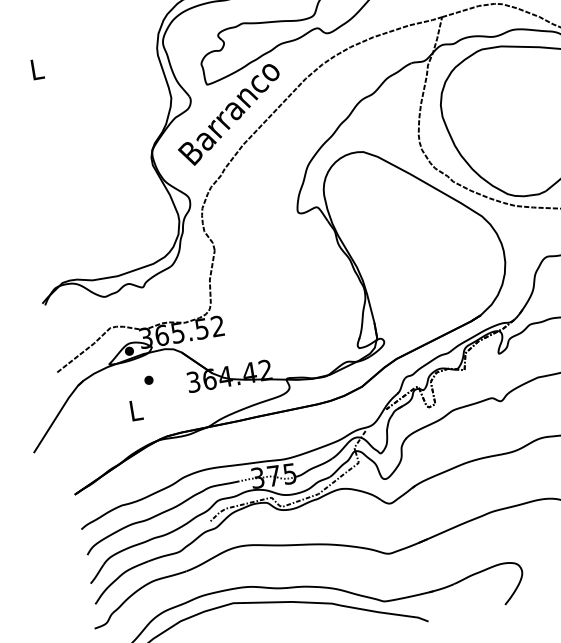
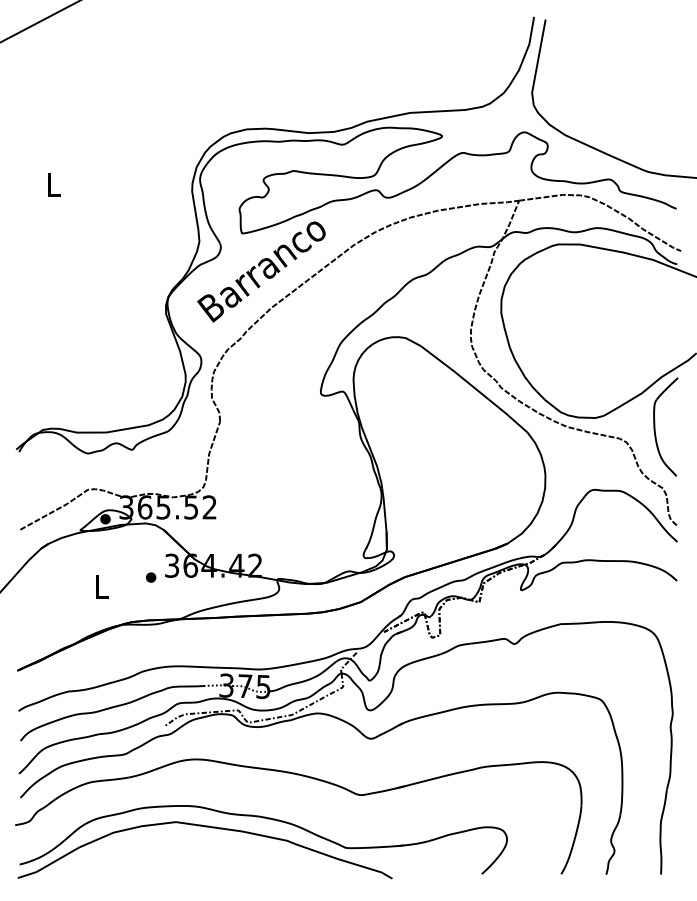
part: (149, 380) -> (151, 577), moved

